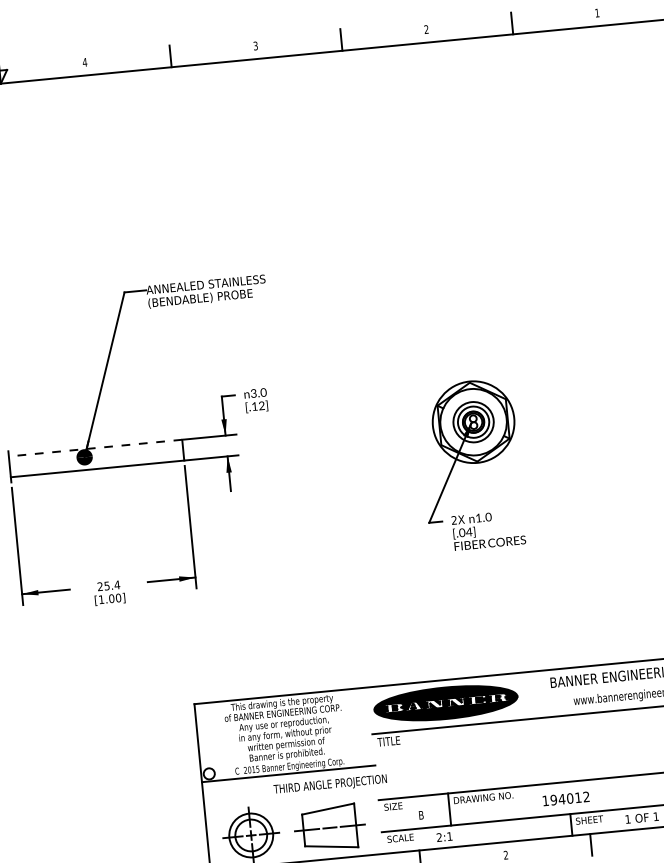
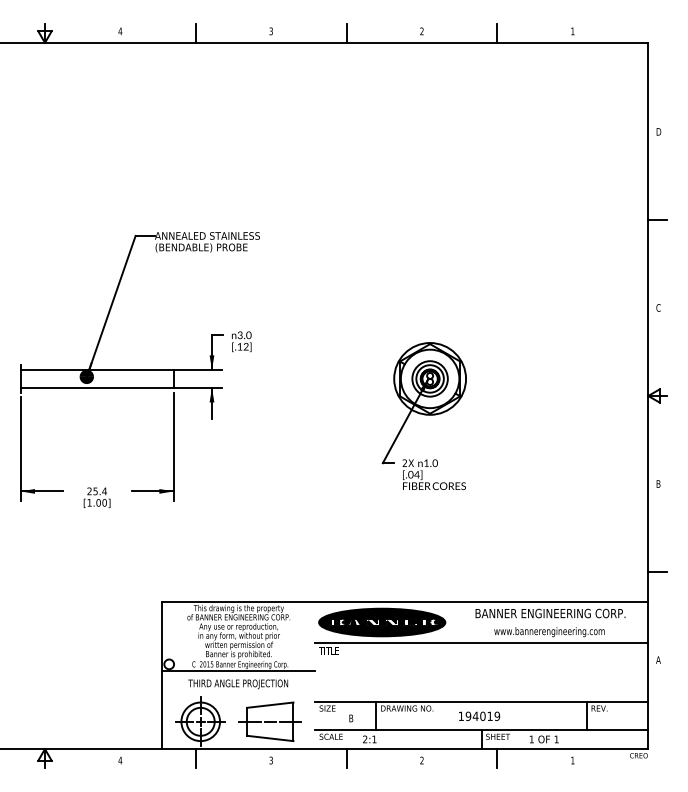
line: (95, 447) -> (97, 369), dashed -> solid
text: (330, 785) -> (238, 684), moved
text: (586, 797) -> (497, 716), 194012 -> 194019

